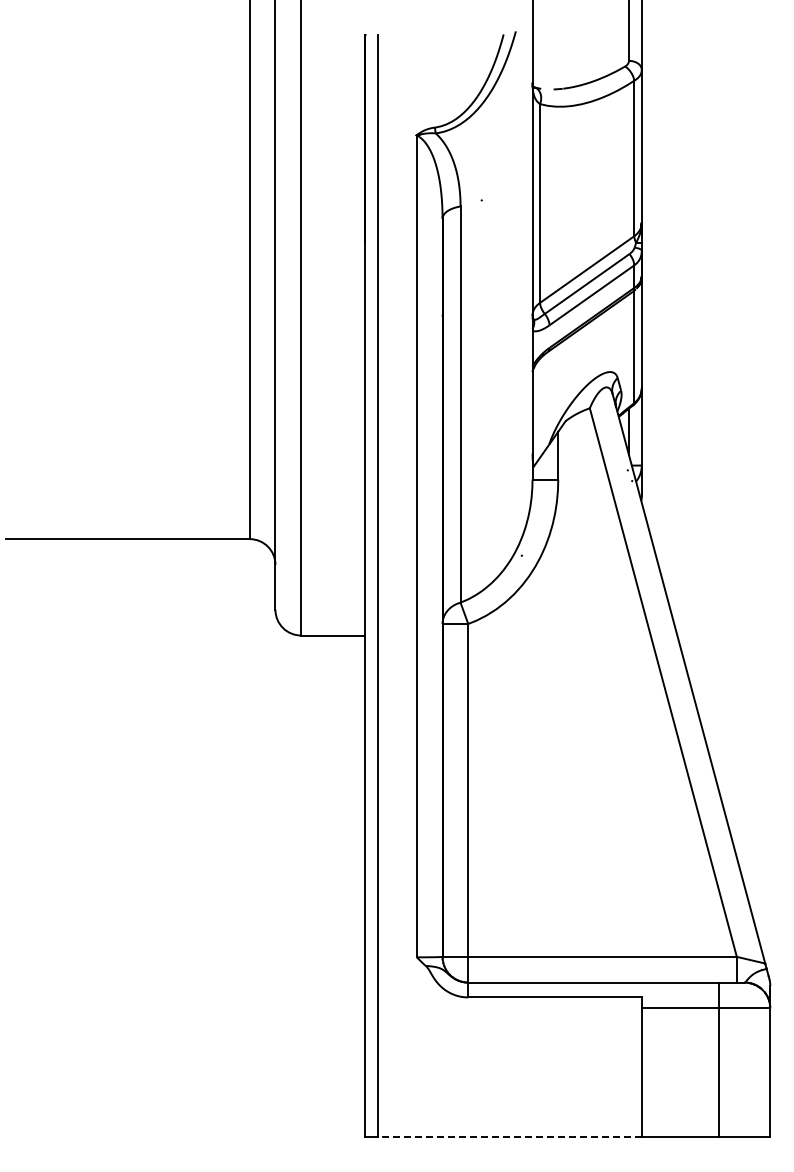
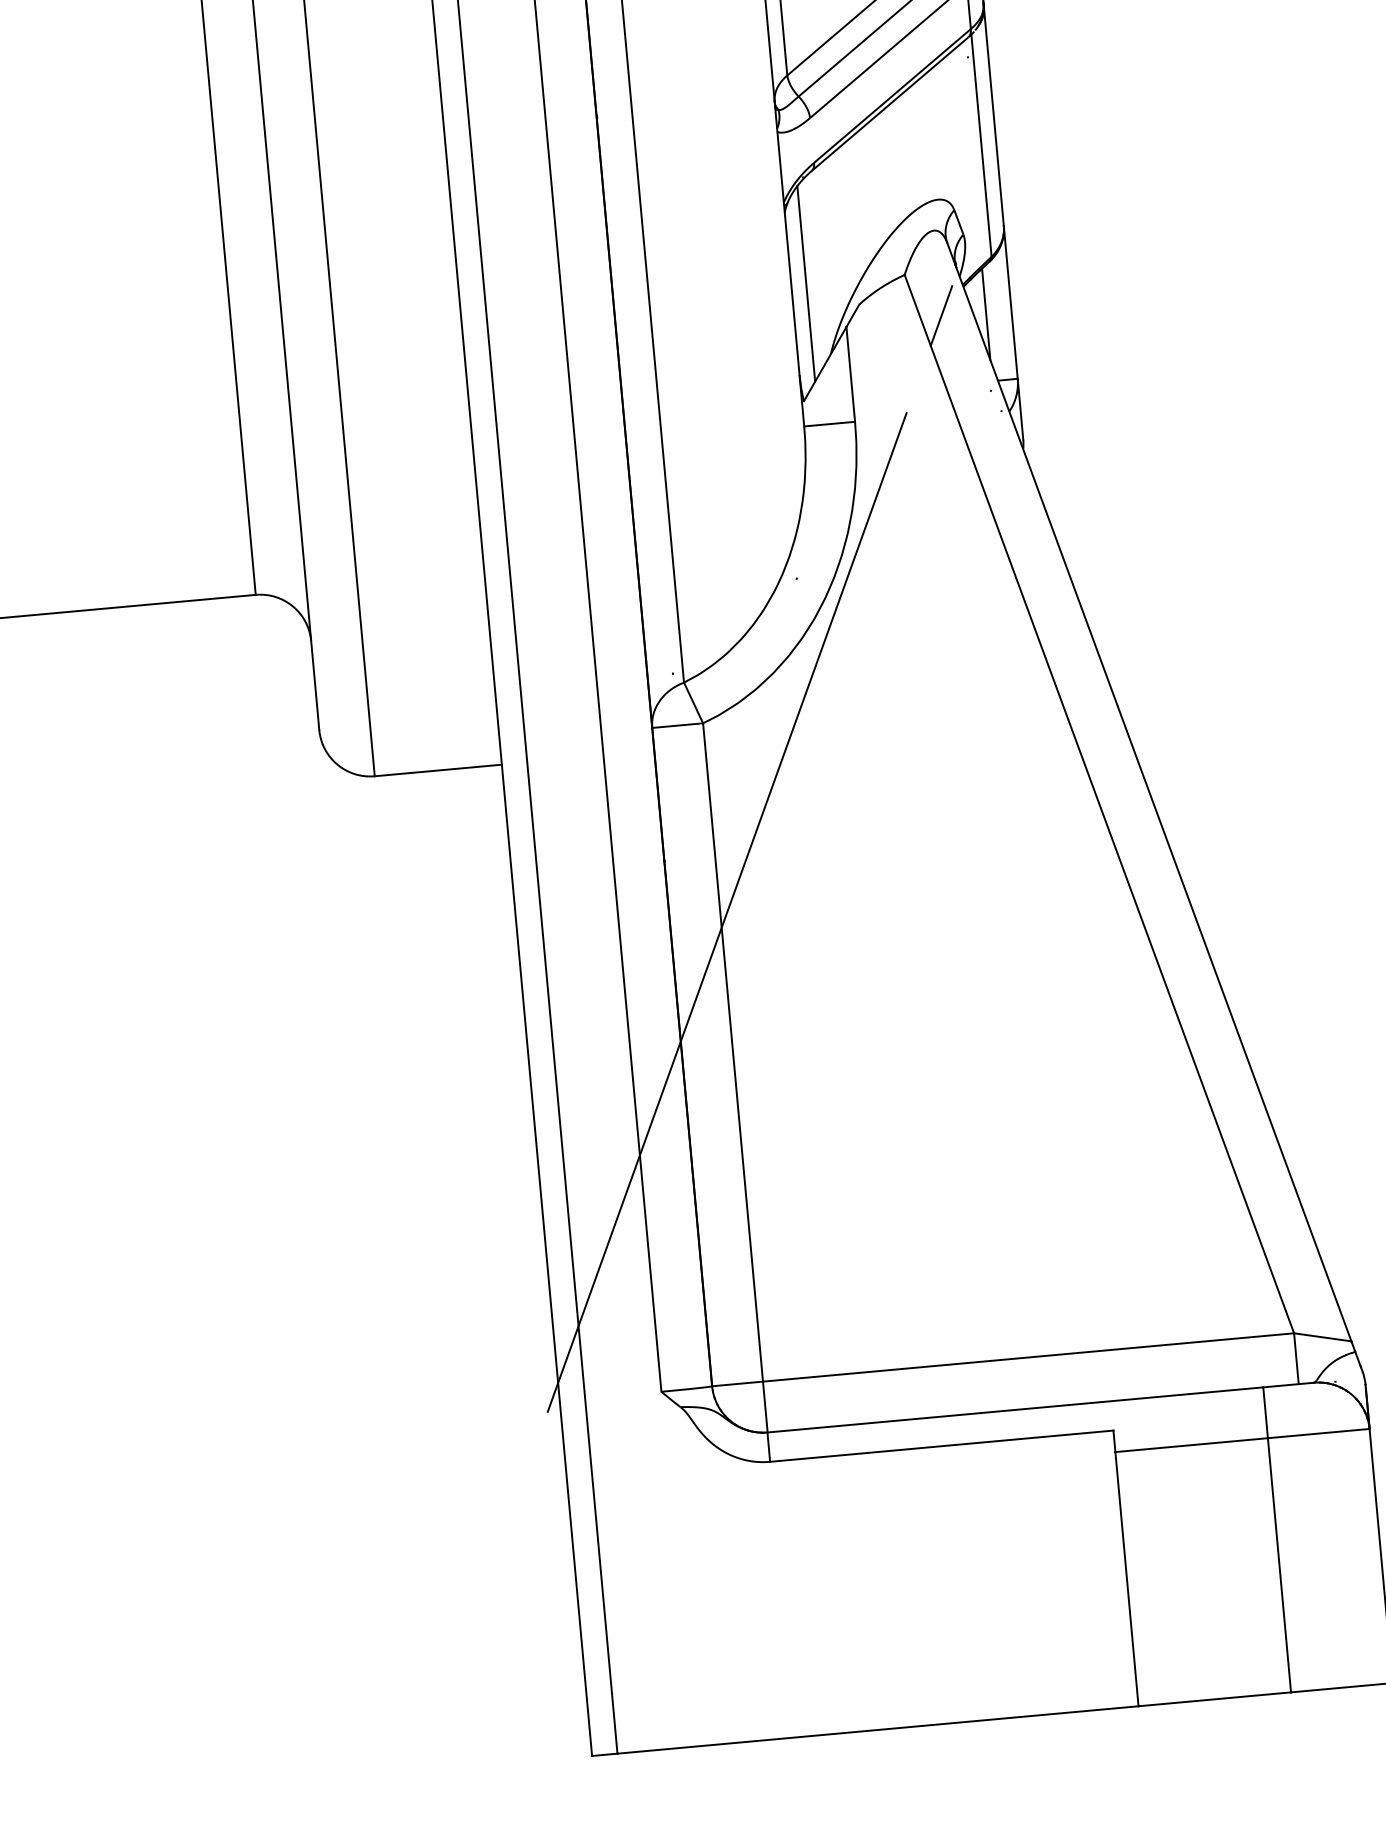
line: (540, 407) -> (806, 282), added
line: (606, 430) -> (941, 315), added
line: (471, 719) -> (726, 911), added
line: (510, 1136) -> (878, 1729), dashed -> solid

